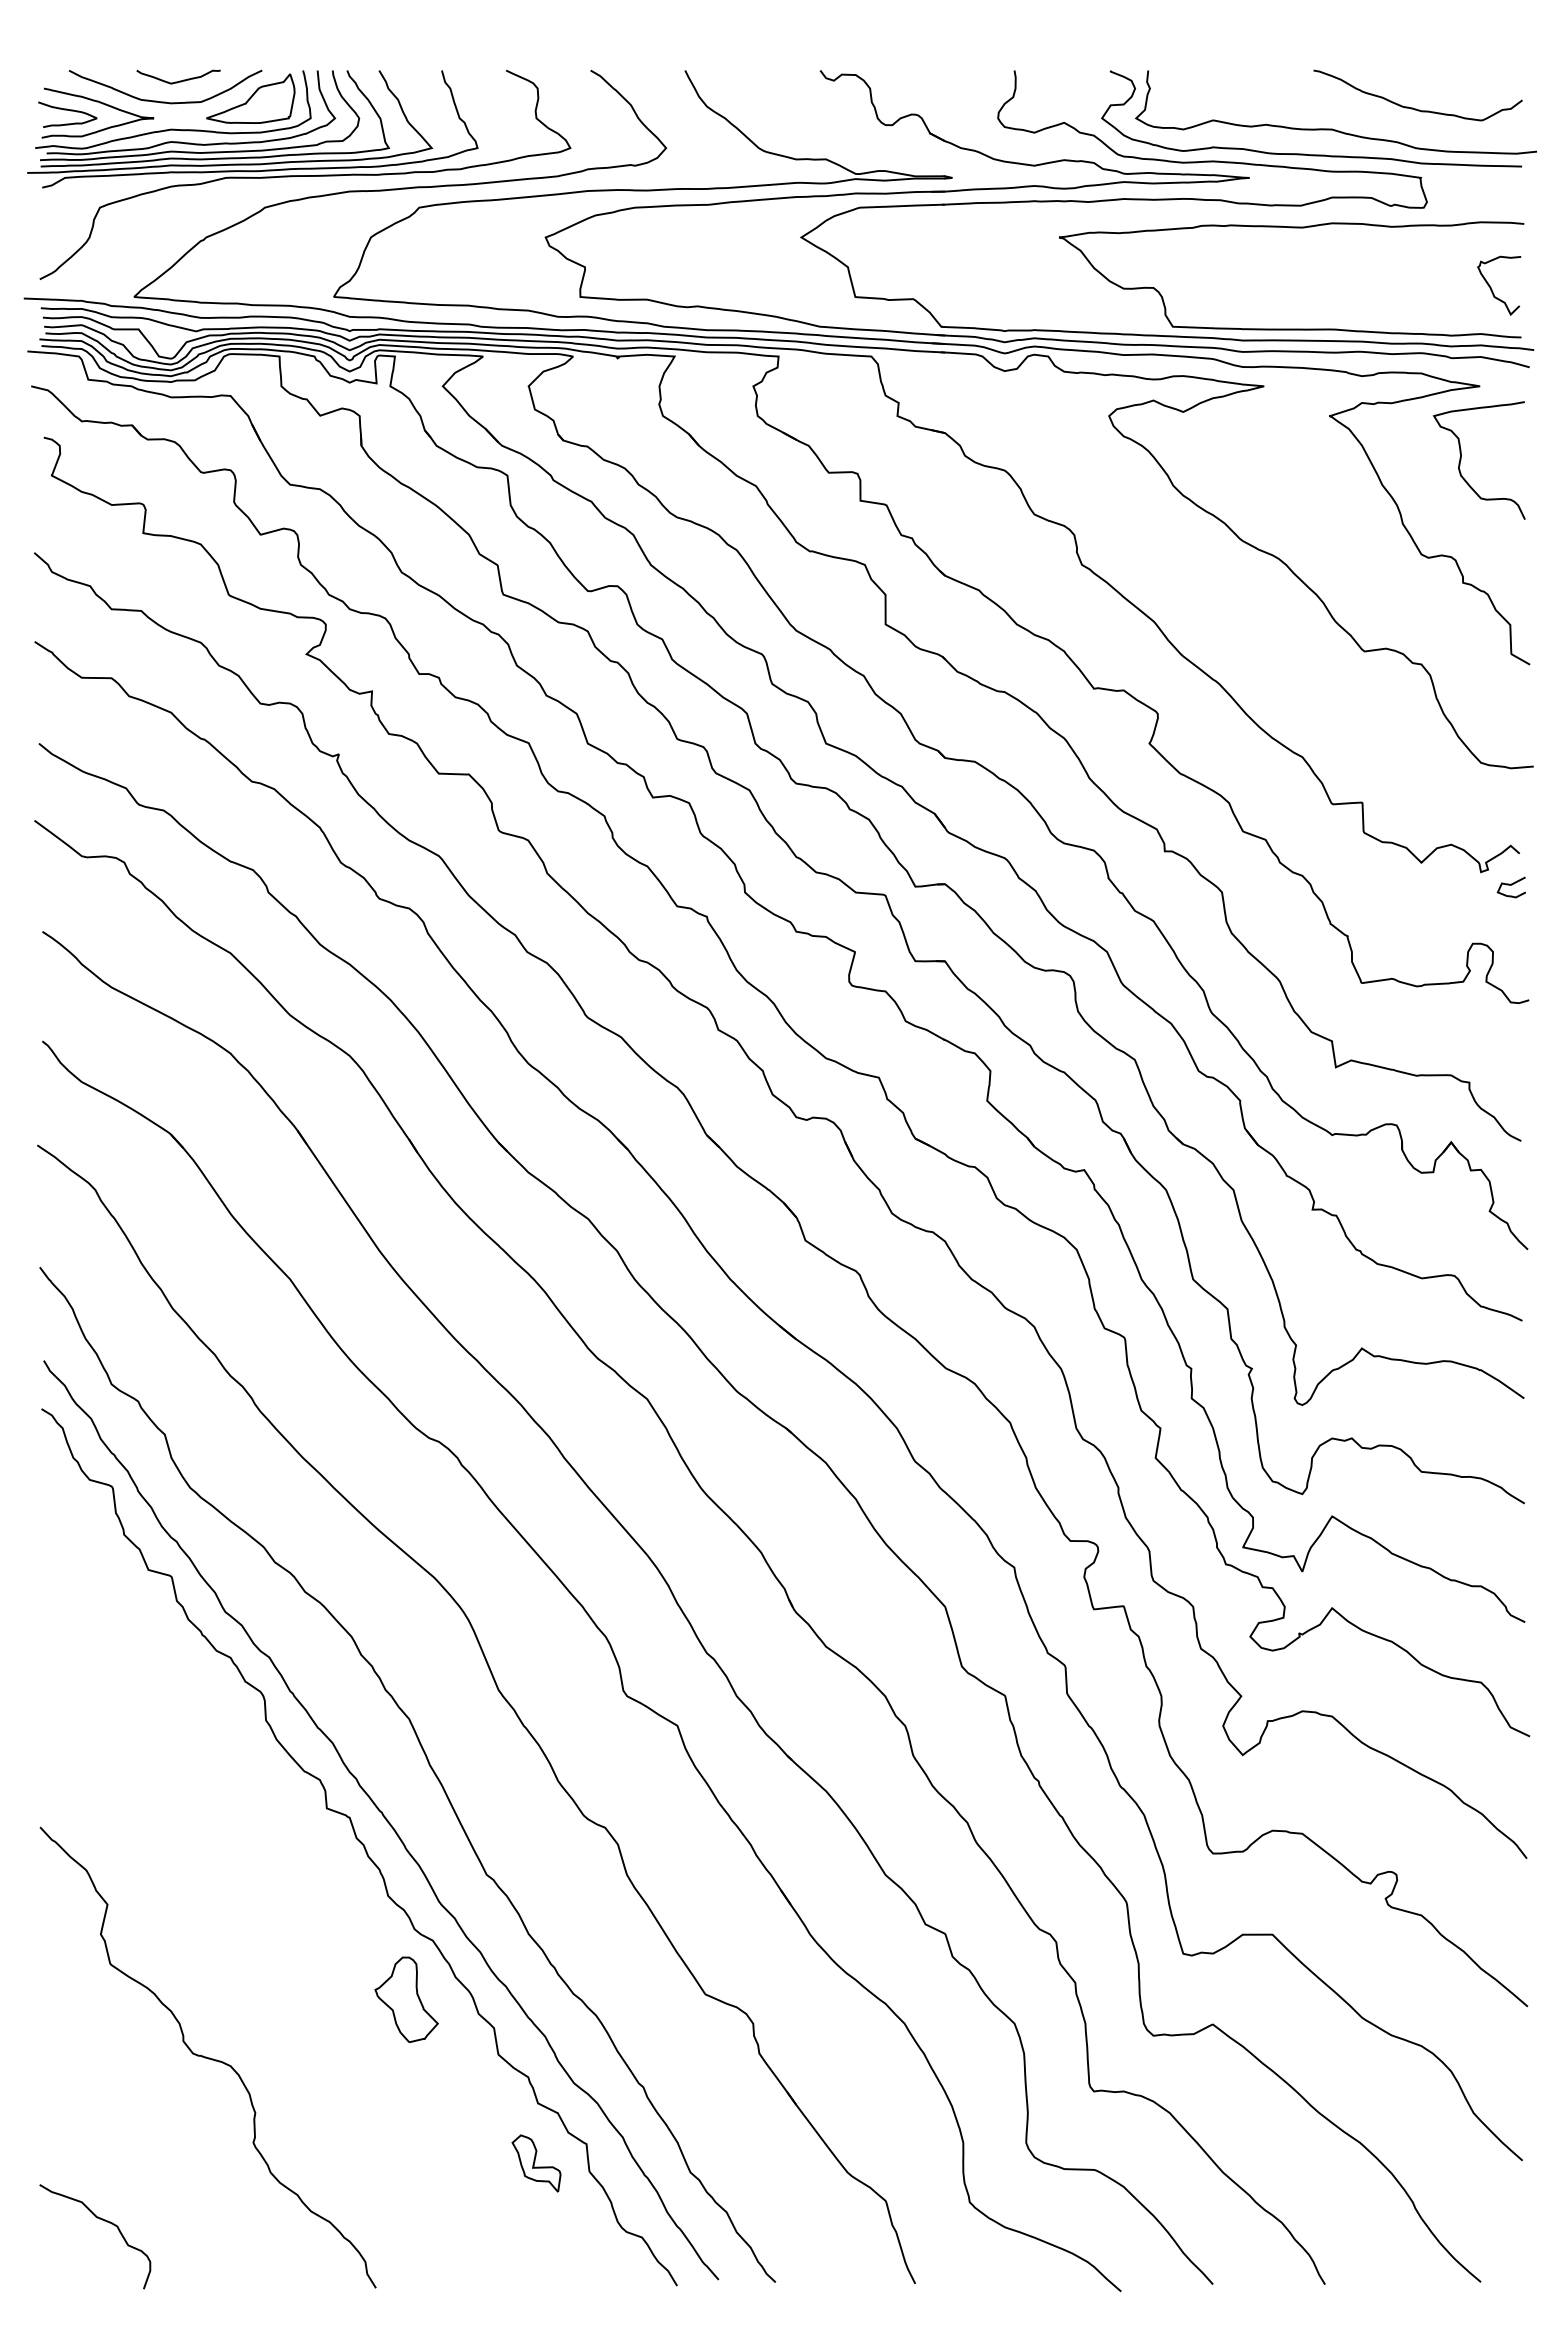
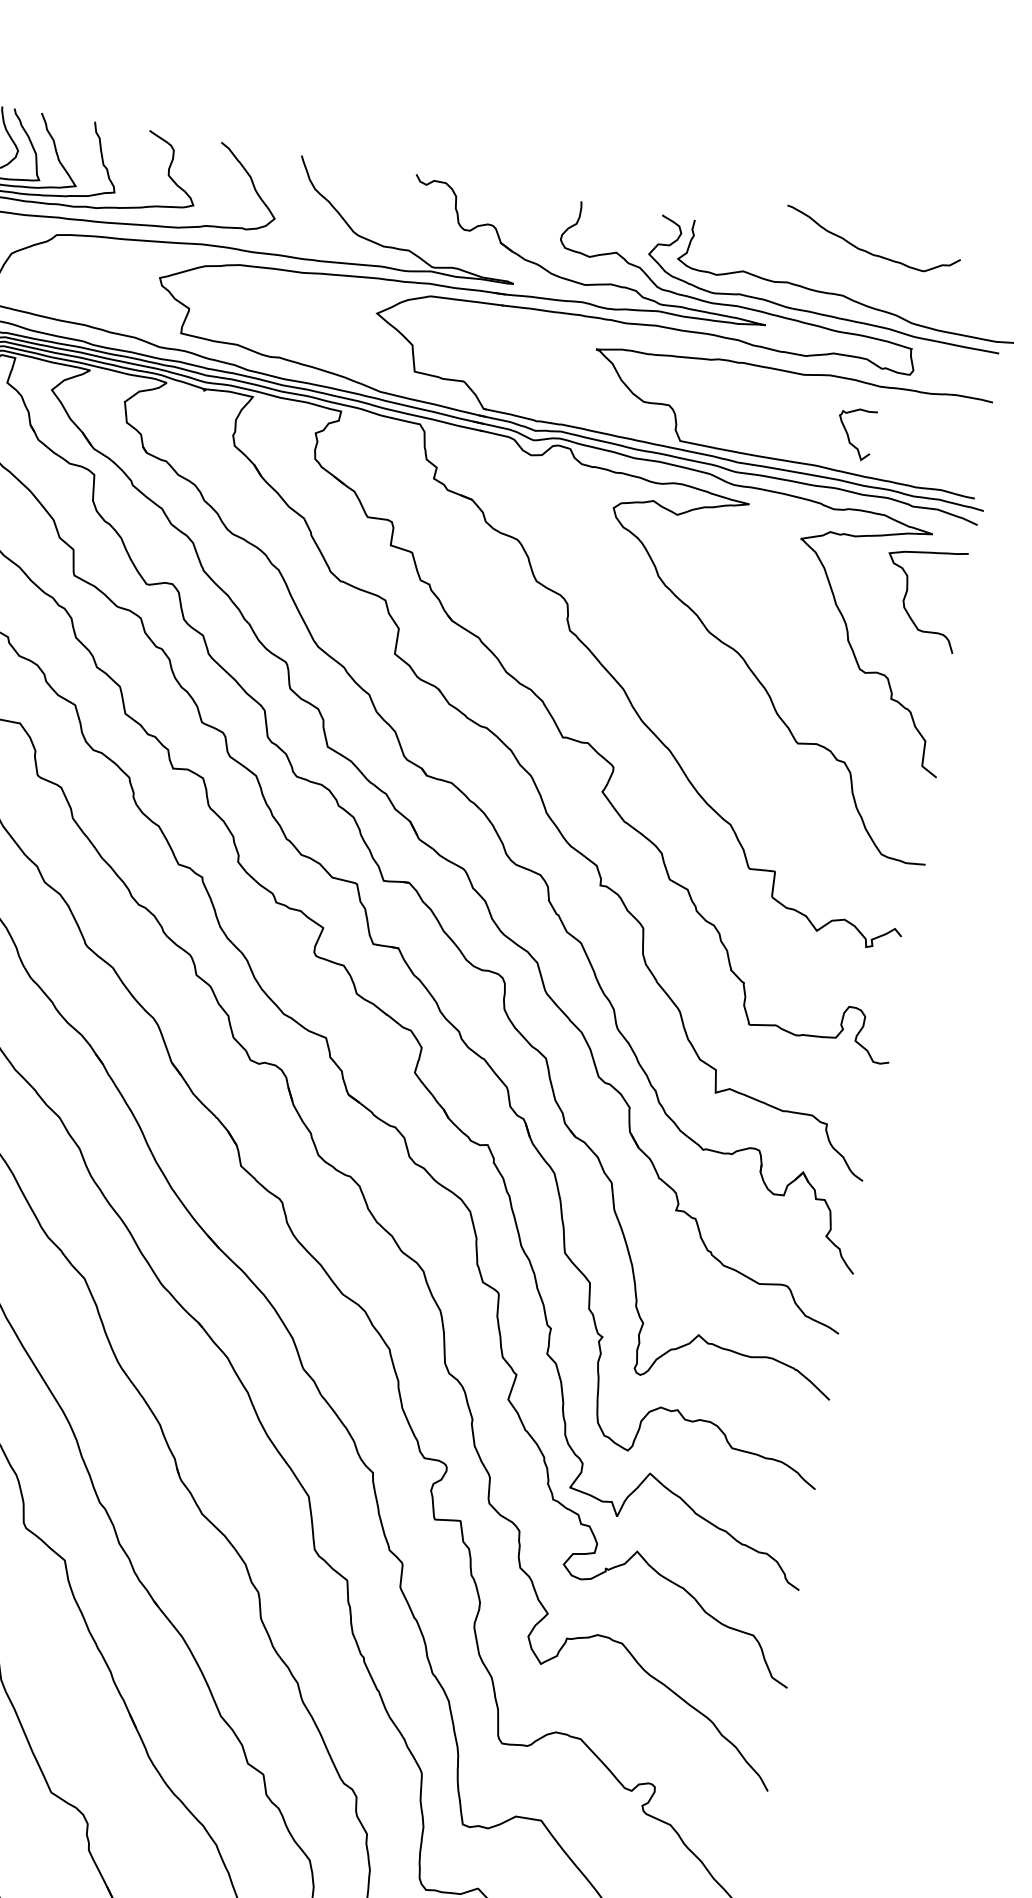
curve: (1412, 107) -> (866, 250), moved
curve: (1492, 289) -> (849, 436), moved
curve: (1510, 885) -> (889, 962), removed

